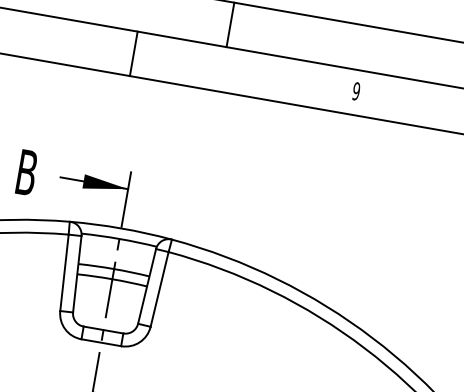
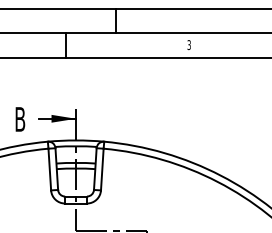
text: (355, 90) -> (188, 44), 9 -> 3

